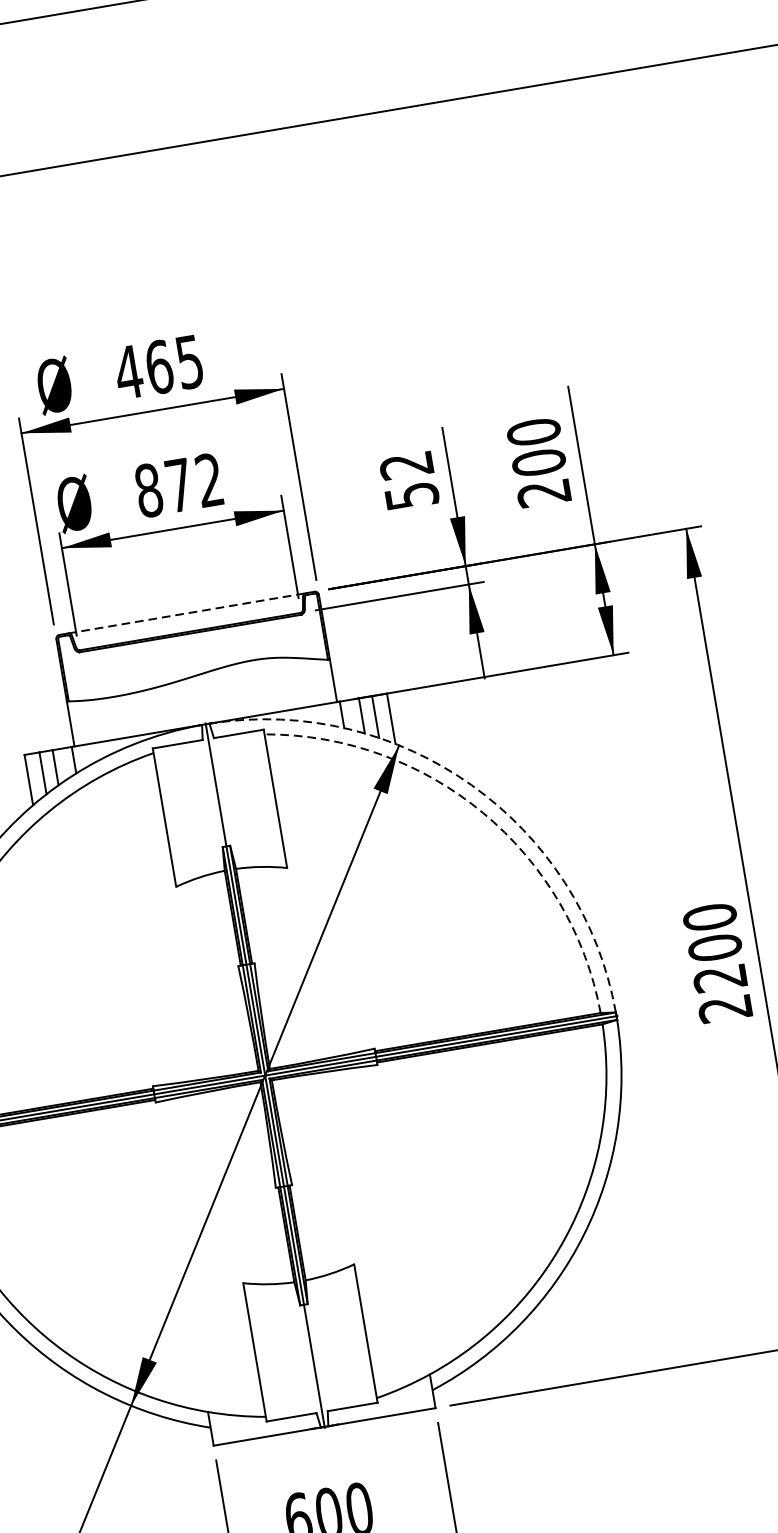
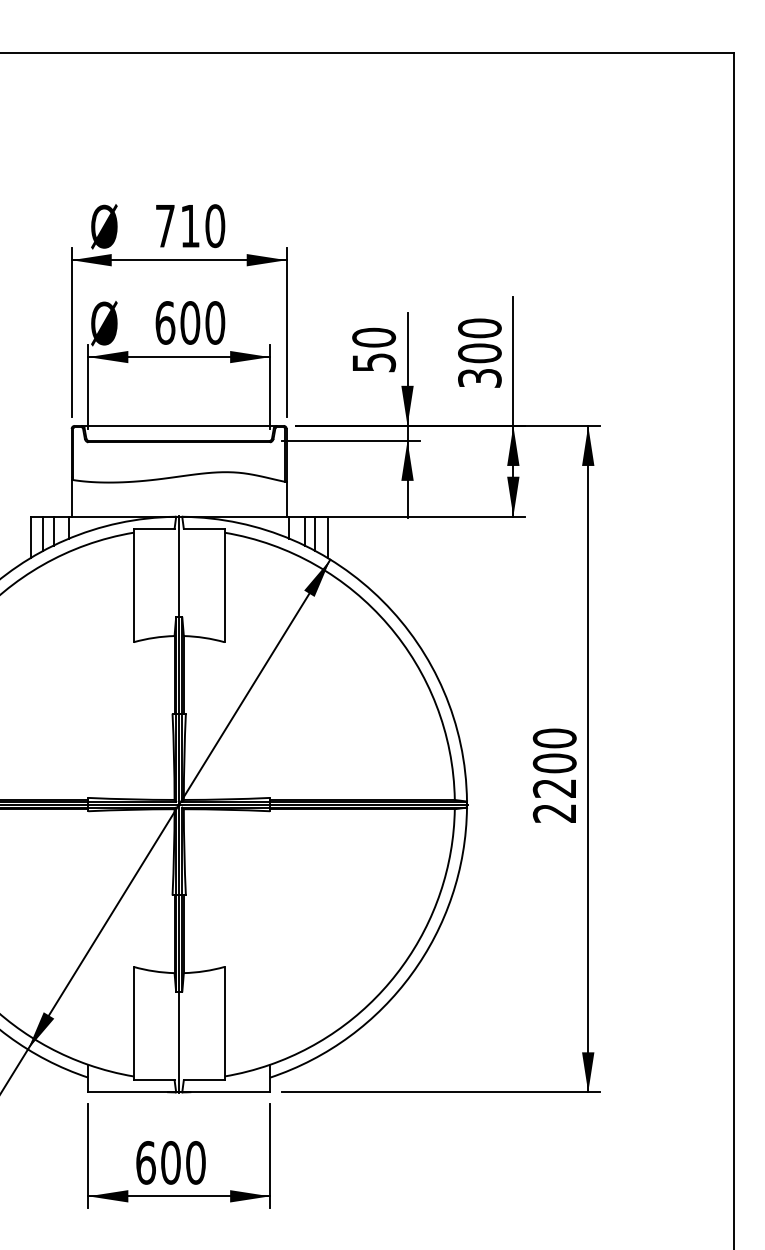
text: (158, 367) -> (189, 226), 465 -> 710
text: (407, 465) -> (374, 337), 52 -> 50
text: (179, 484) -> (190, 322), 872 -> 600
text: (543, 493) -> (479, 378), 200 -> 300
line: (187, 612) -> (179, 425), dashed -> solid
arc: (471, 785) -> (382, 601), dashed -> solid
arc: (483, 812) -> (388, 624), dashed -> solid

